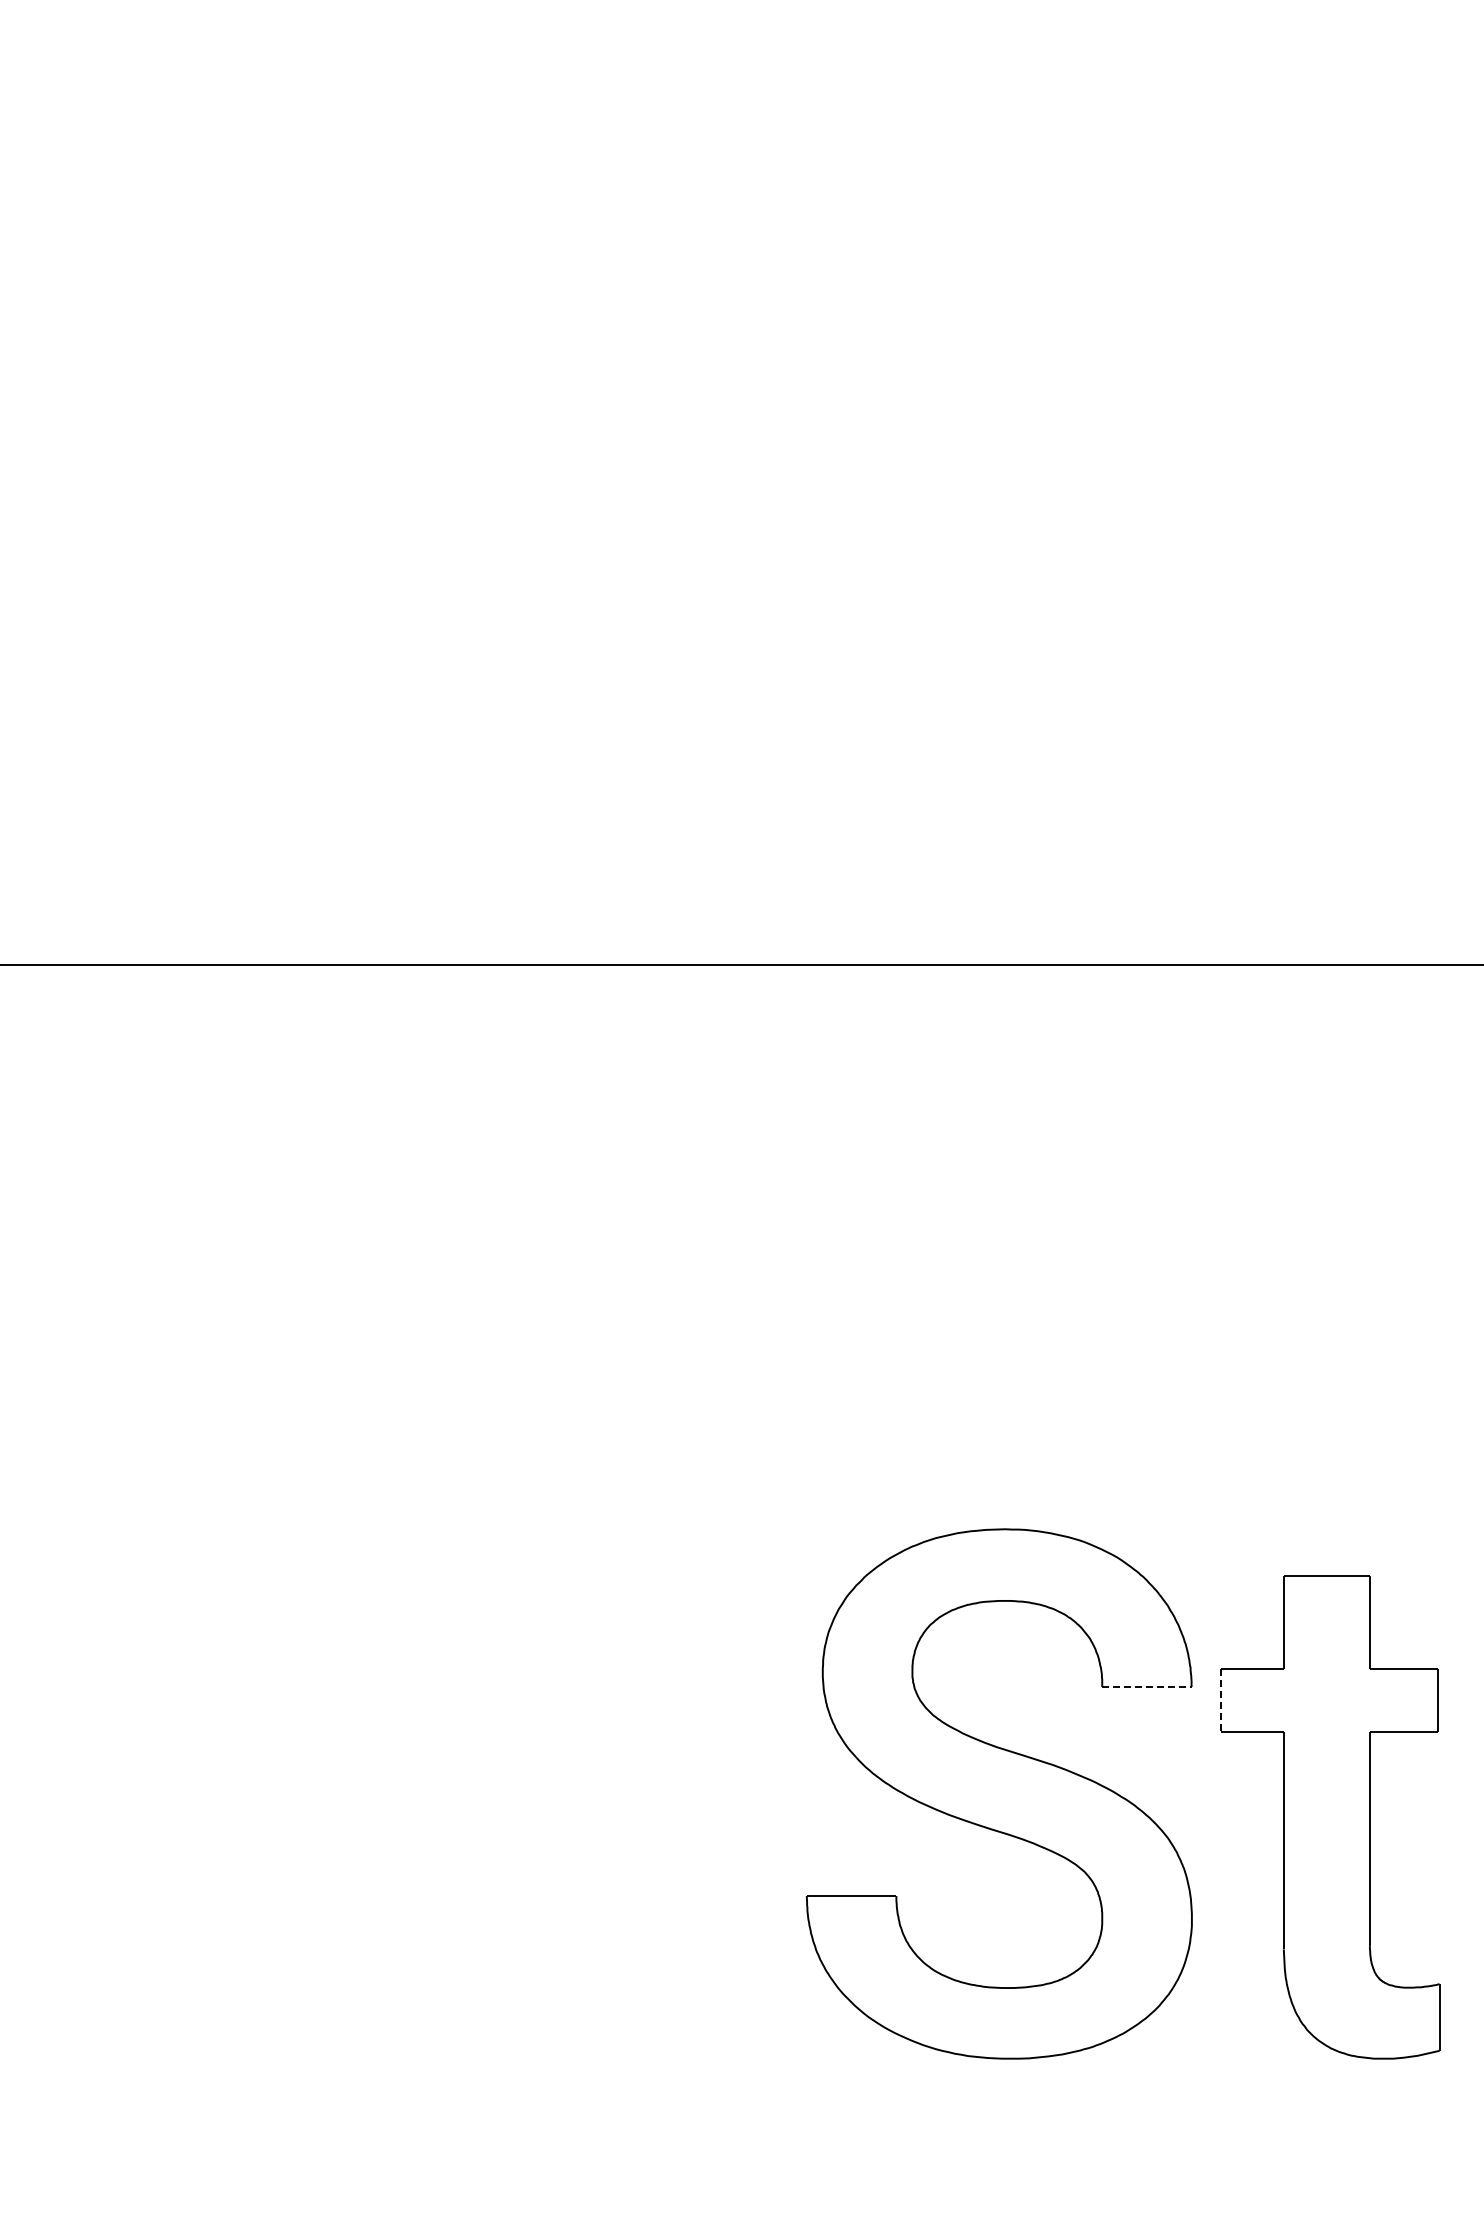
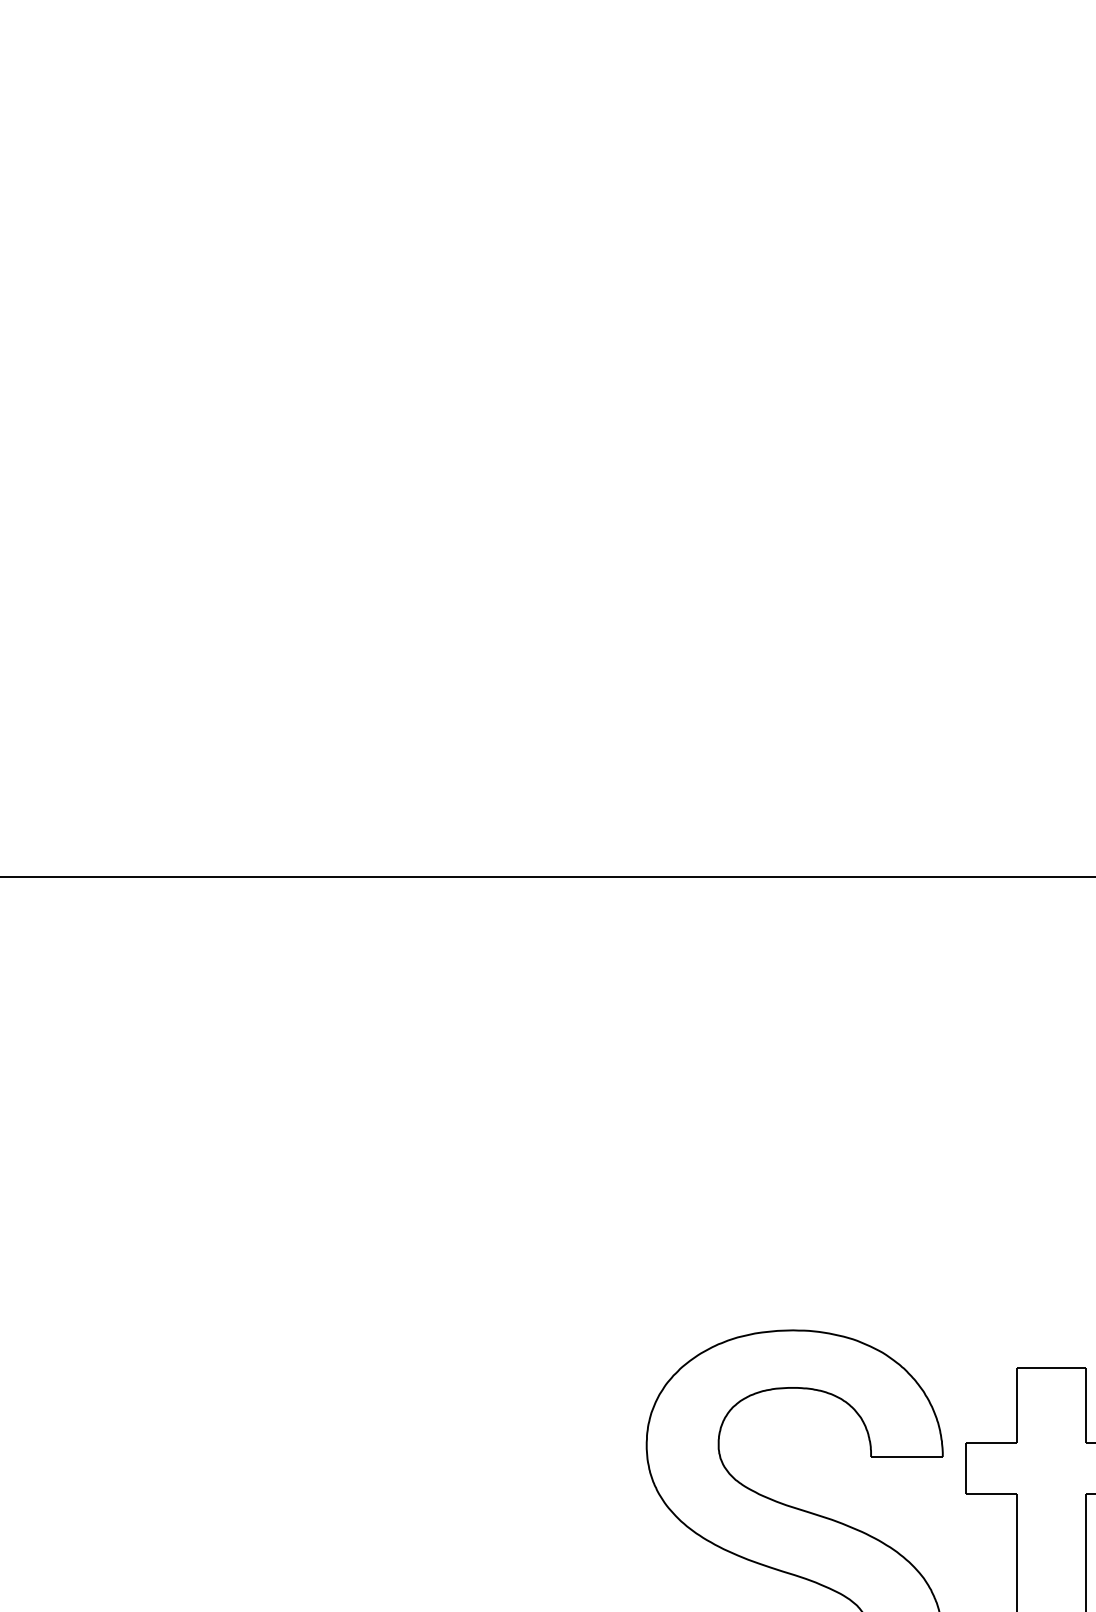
line: (1146, 1686) -> (906, 1456), dashed -> solid
line: (1221, 1700) -> (966, 1467), dashed -> solid

